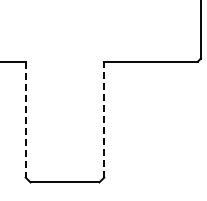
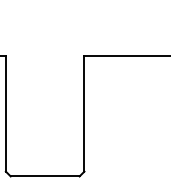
line: (25, 119) -> (5, 113), dashed -> solid
line: (104, 119) -> (84, 113), dashed -> solid

